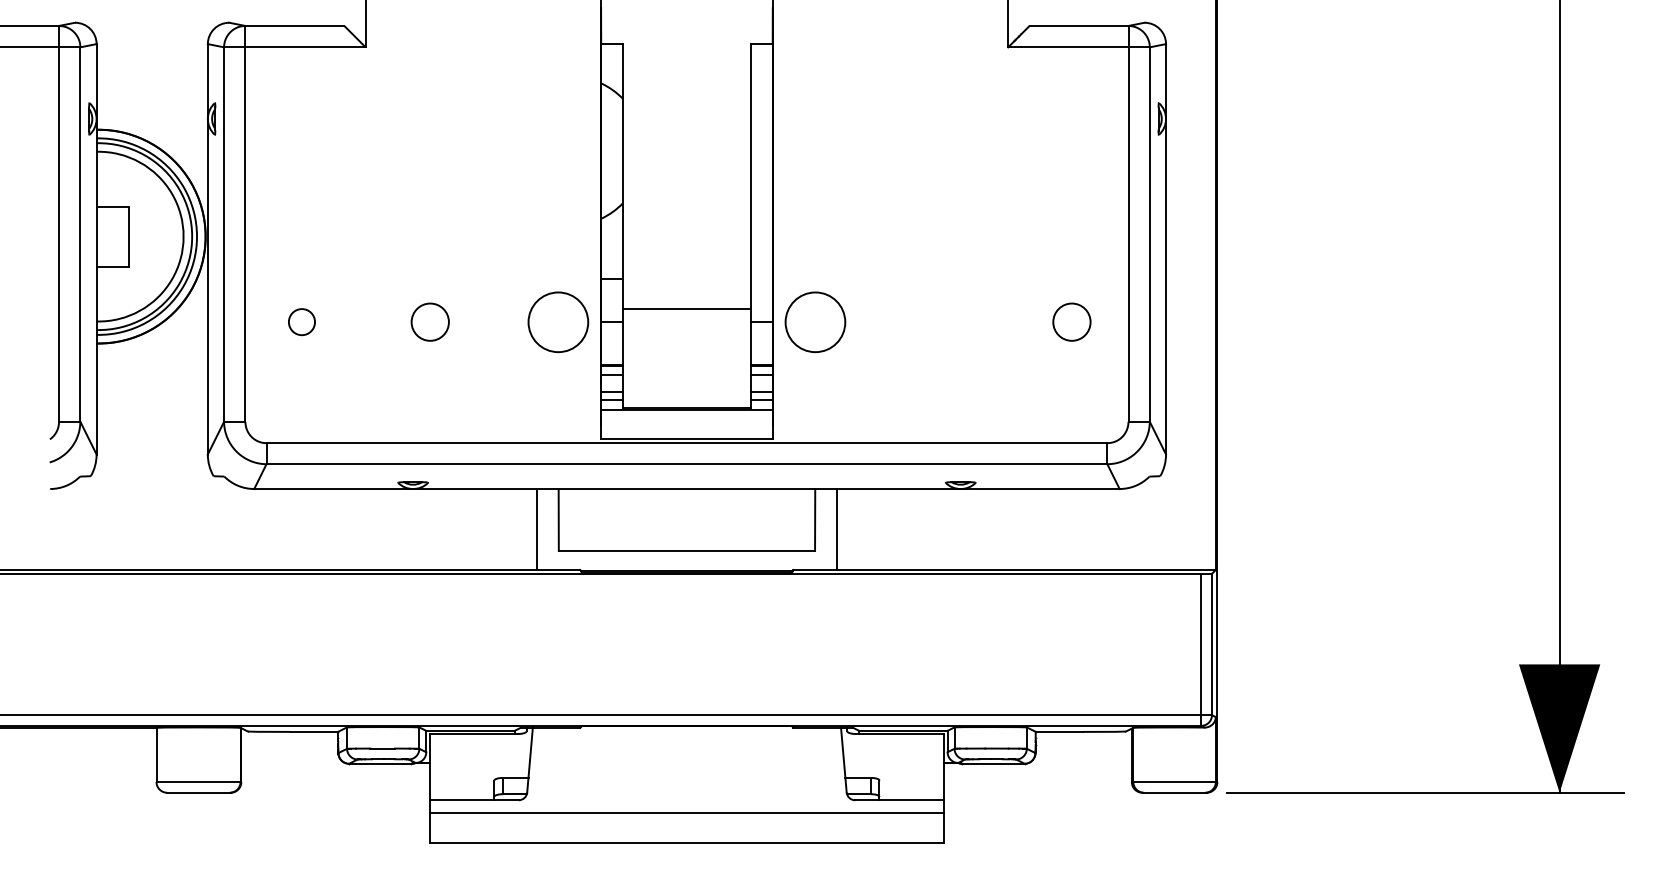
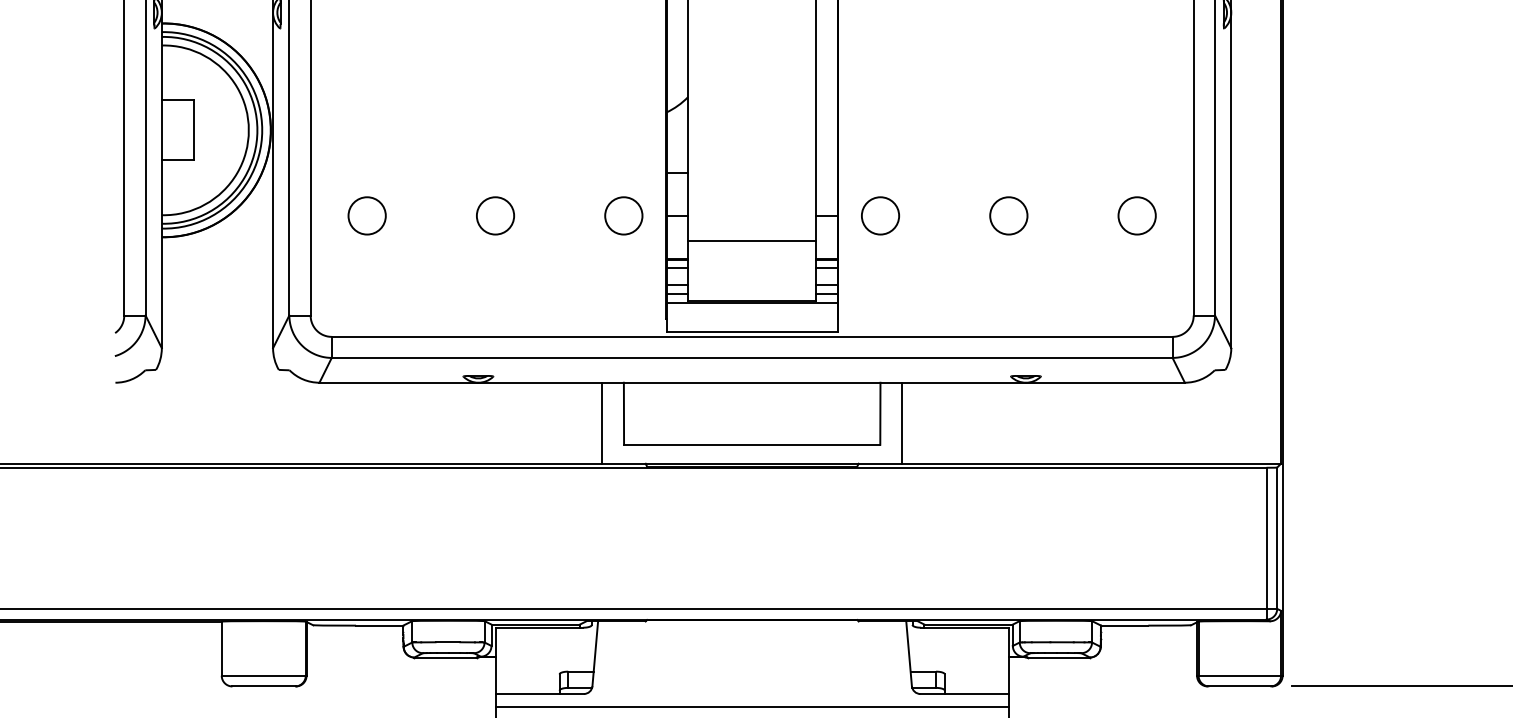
line: (686, 309) -> (751, 241), moved
circle: (301, 321) -> (366, 215), size x1.43
circle: (558, 321) -> (623, 215), size x0.62
circle: (814, 321) -> (879, 215), size x0.62
circle: (943, 321) -> (1008, 215), added

